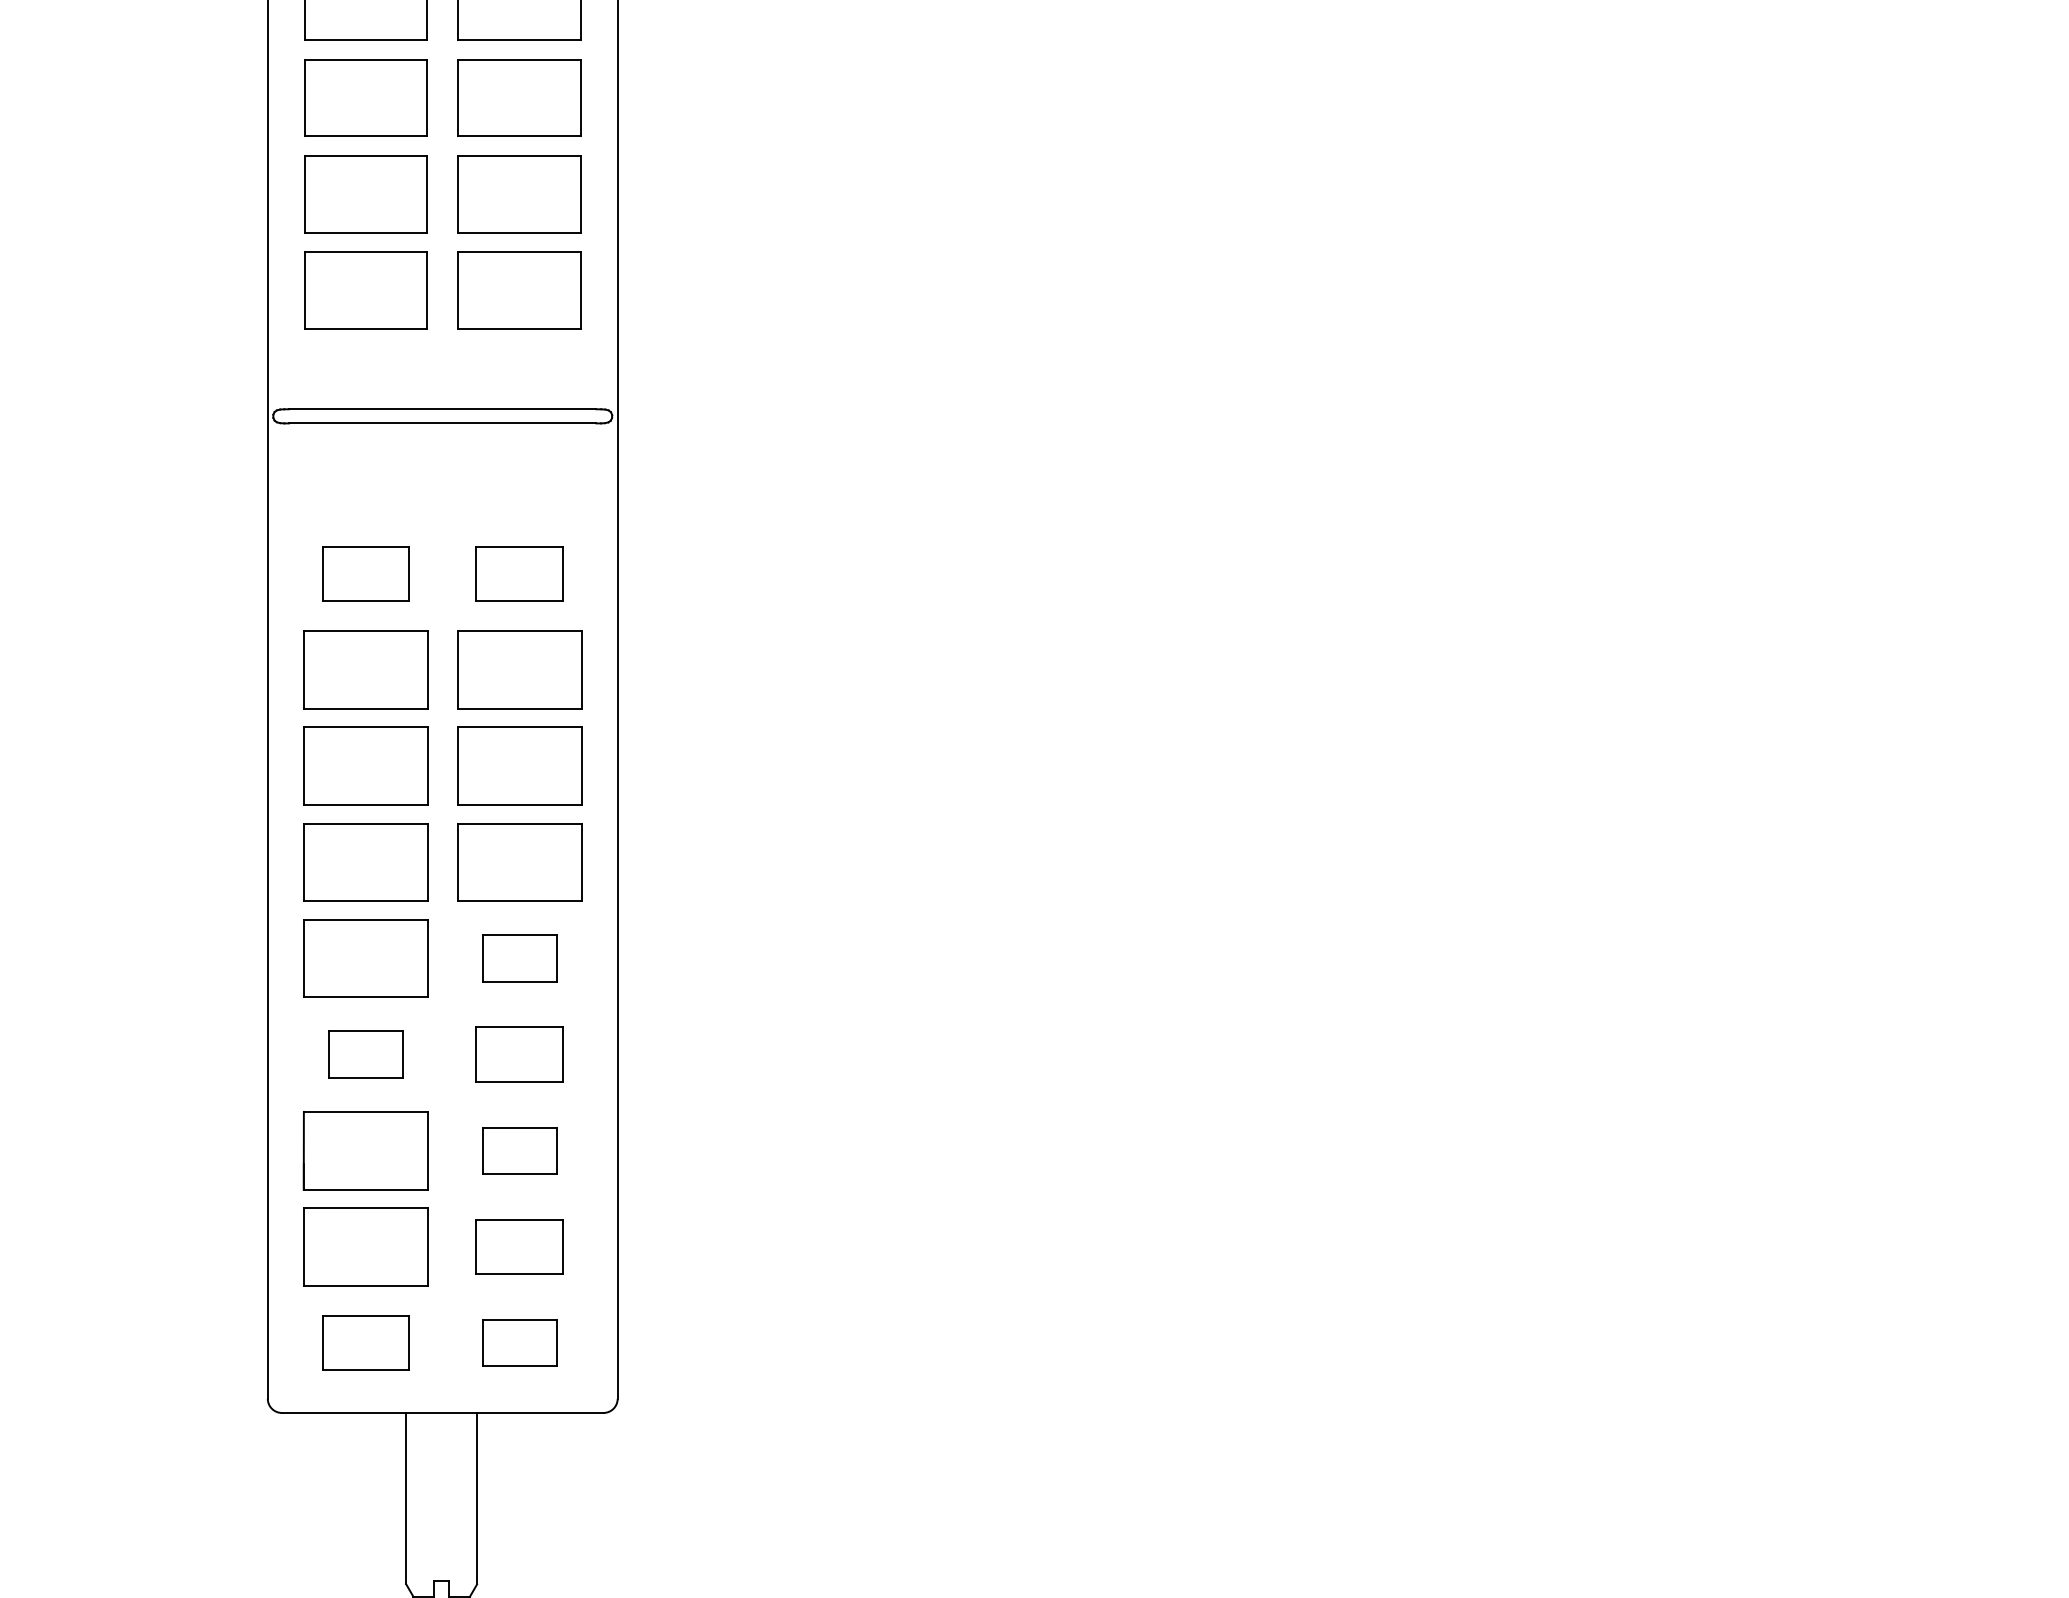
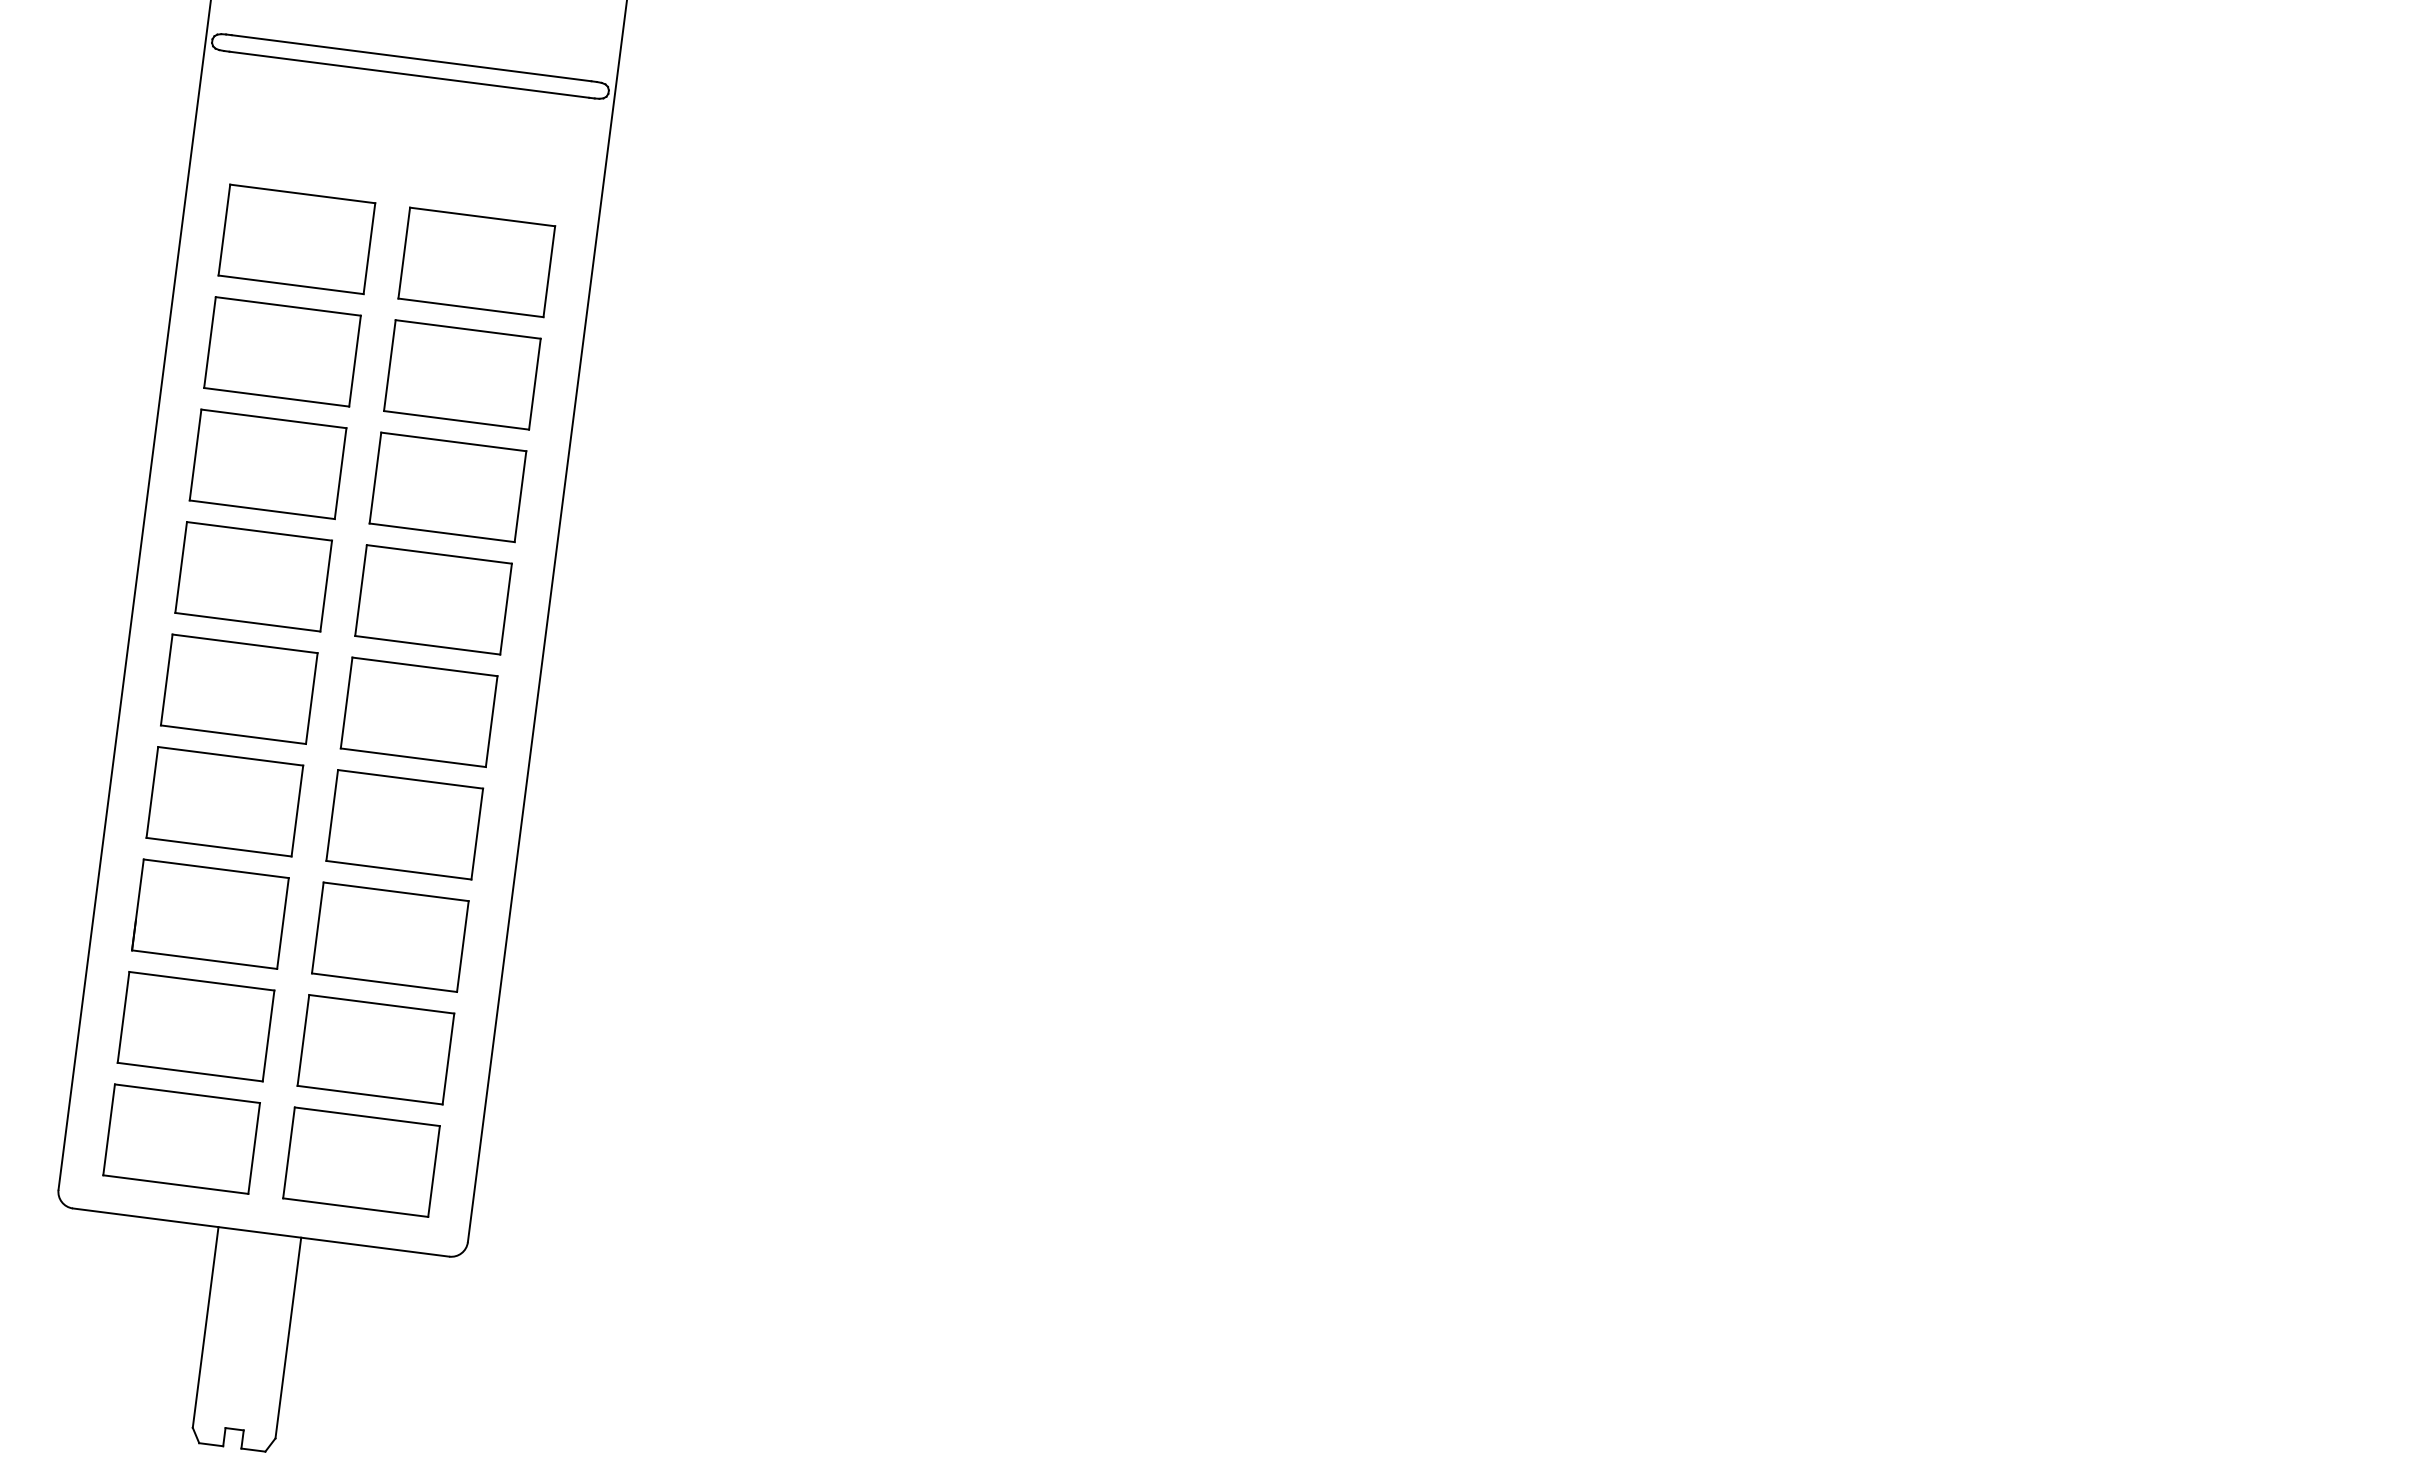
part: (365, 573) -> (296, 238), size x1.43
part: (519, 573) -> (476, 261), size x1.43
part: (519, 958) -> (419, 712), size x1.67
part: (365, 1054) -> (224, 801), size x1.67
part: (519, 1054) -> (404, 824), size x1.43
part: (519, 1150) -> (390, 936), size x1.67
part: (519, 1246) -> (375, 1049), size x1.43
part: (365, 1342) -> (181, 1138), size x1.43
part: (519, 1342) -> (361, 1161), size x1.67

